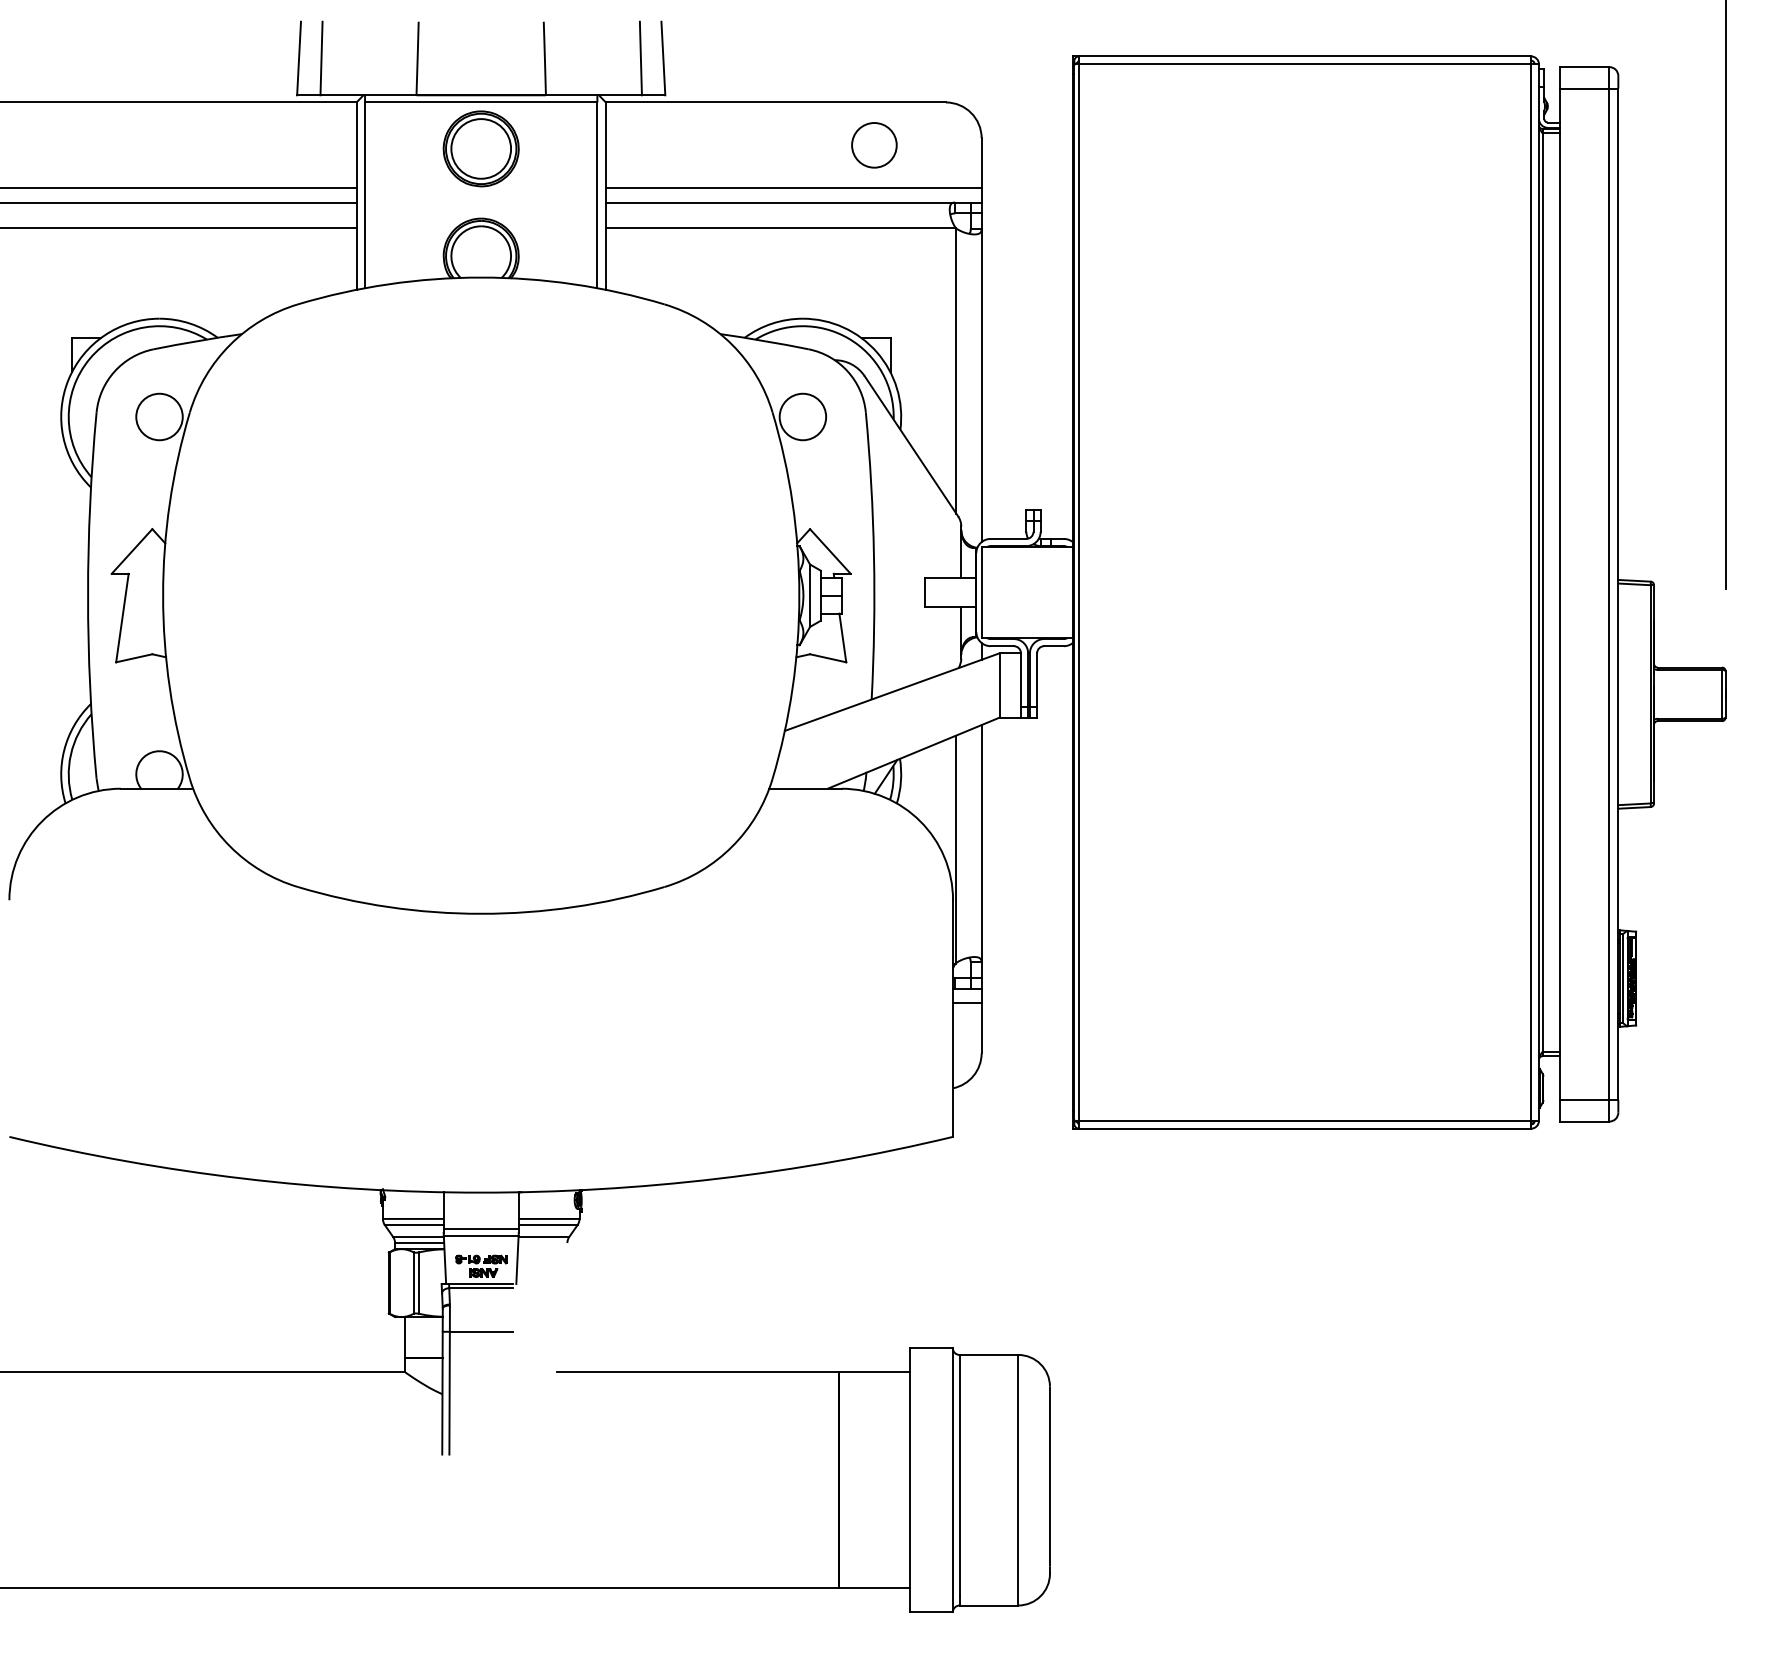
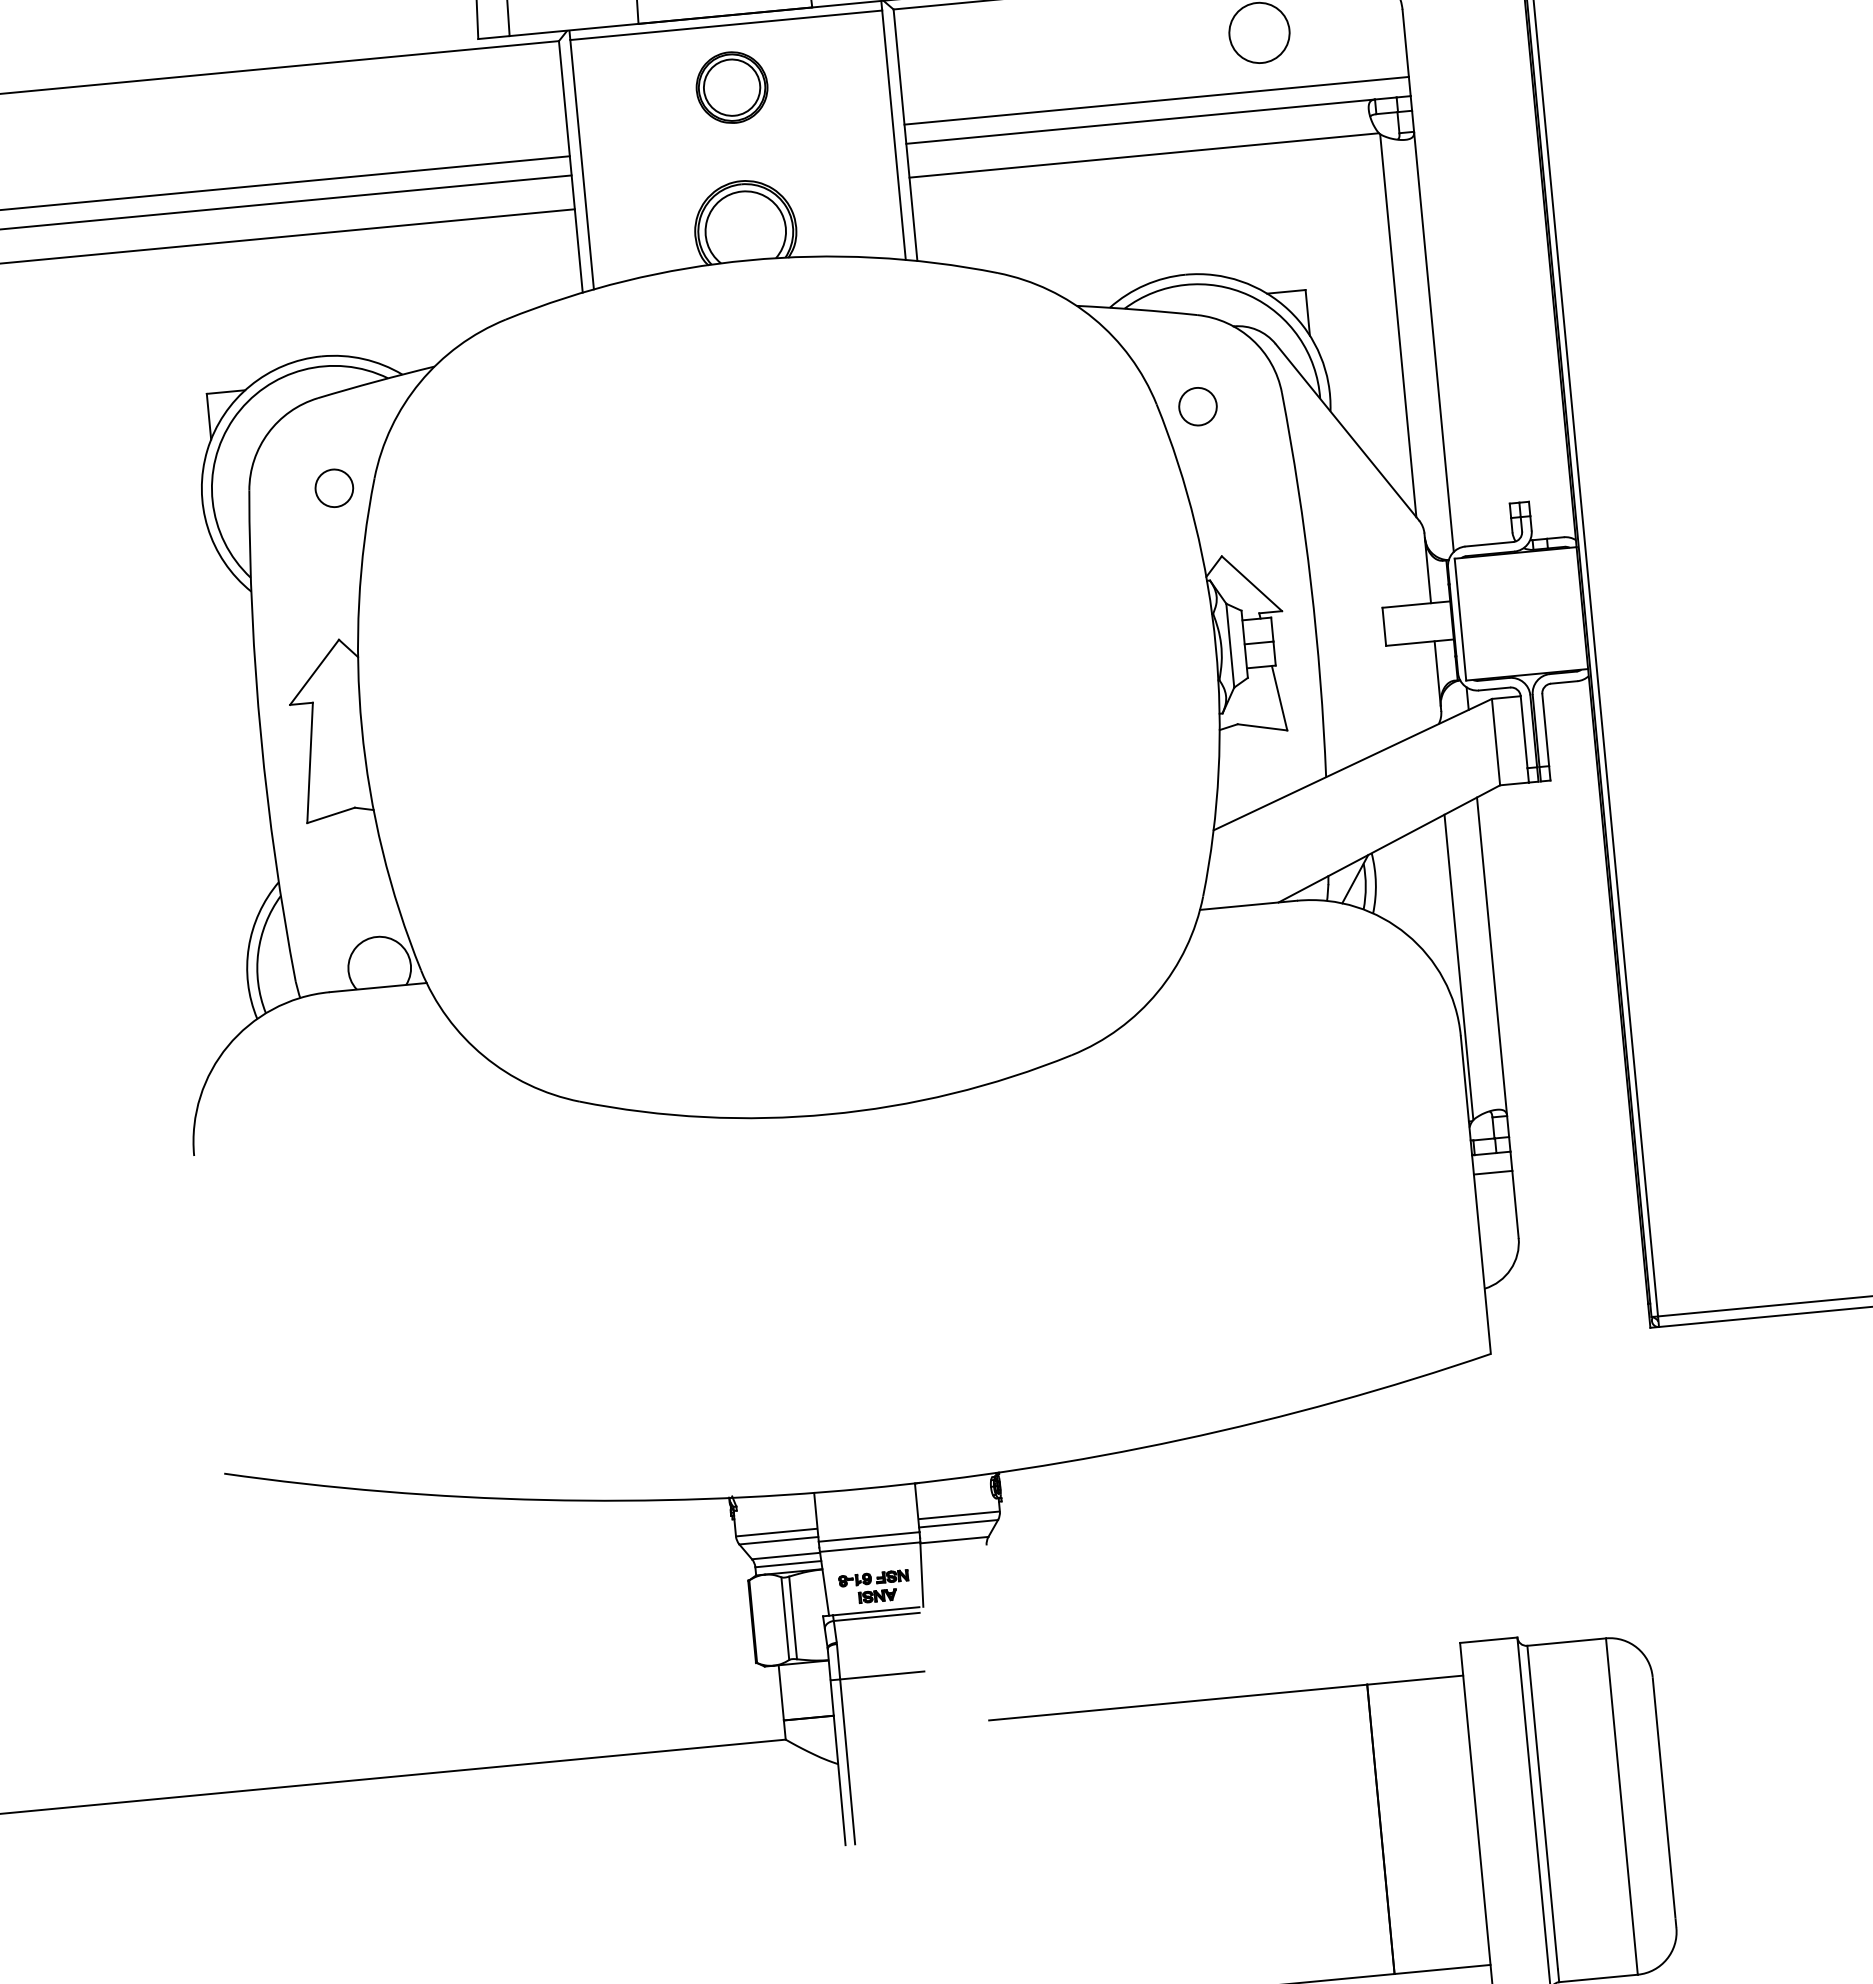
part: (480, 148) -> (731, 87), size x0.7
circle: (159, 416) -> (334, 487), size x0.6
circle: (802, 416) -> (1197, 406), size x0.6

